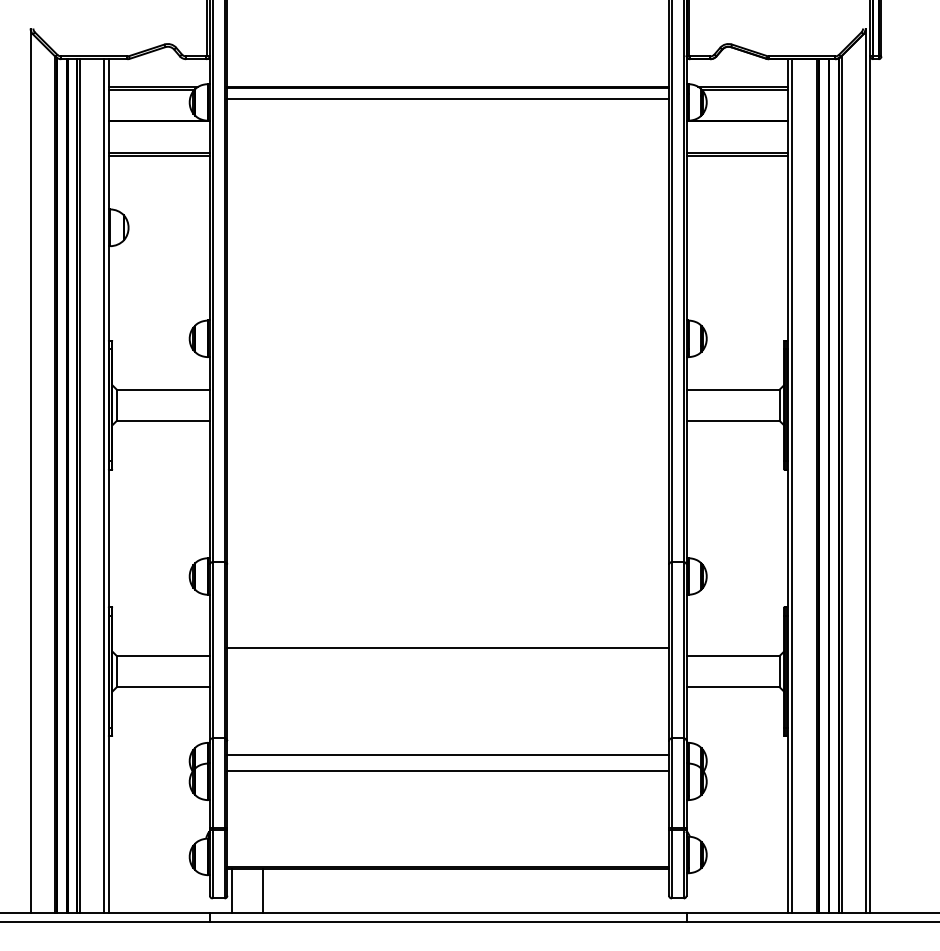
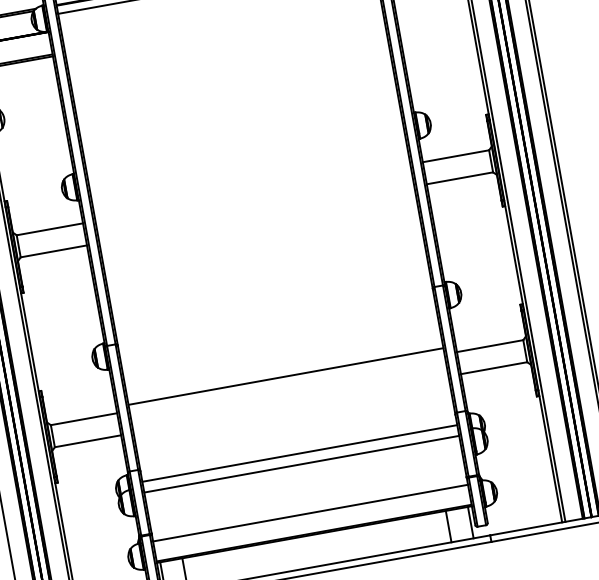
line: (448, 839) -> (310, 513), added
line: (632, 891) -> (448, 526), added
line: (663, 891) -> (470, 522), added

